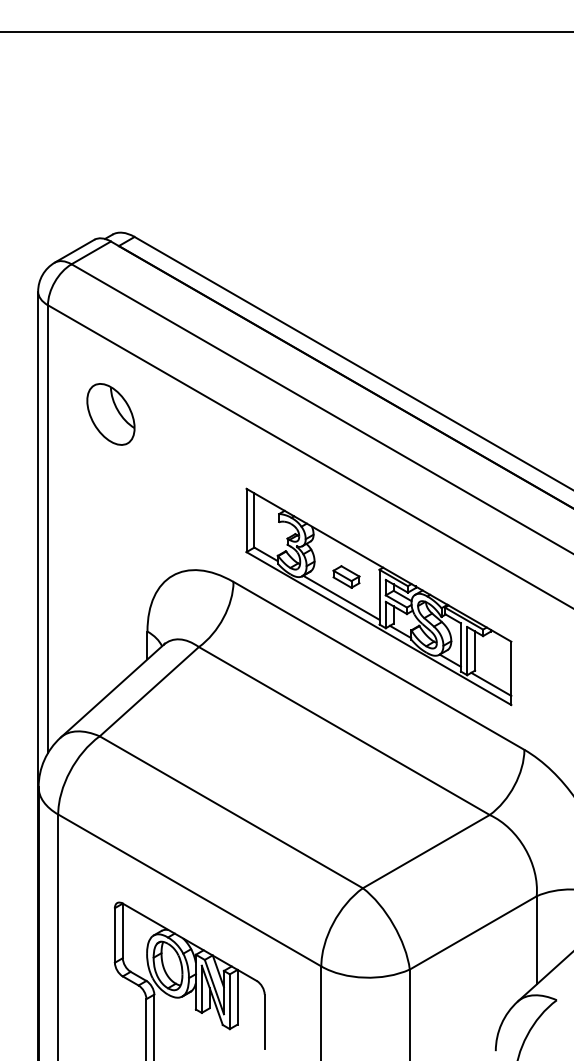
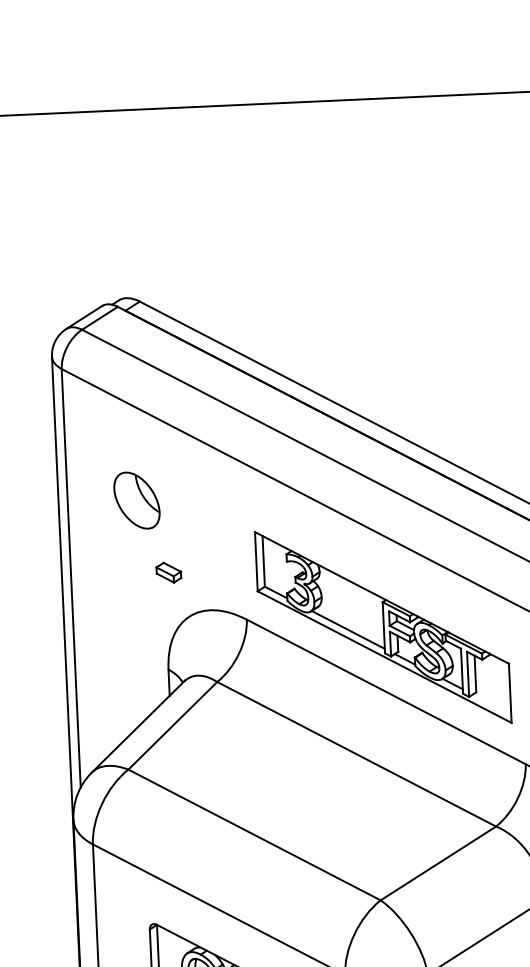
part: (110, 414) -> (136, 500), moved
part: (346, 576) -> (168, 572), moved
line: (491, 683) -> (492, 703), removed

